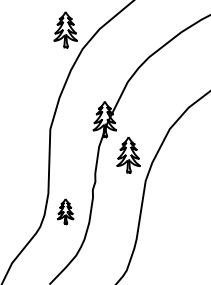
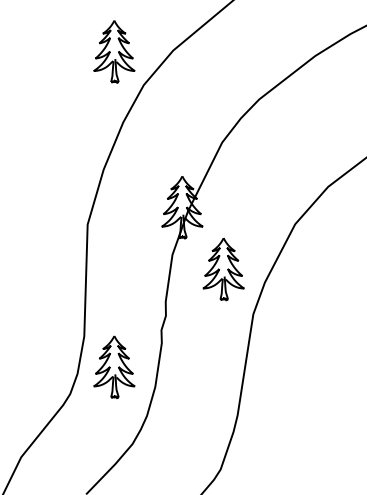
part: (65, 211) -> (114, 367), size x1.43

